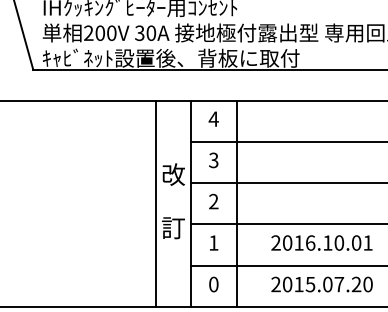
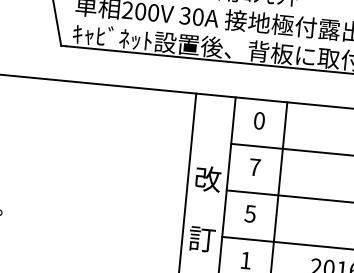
text: (213, 118) -> (259, 120), 4 -> 0
text: (213, 160) -> (254, 167), 3 -> 7
text: (213, 201) -> (250, 213), 2 -> 5

